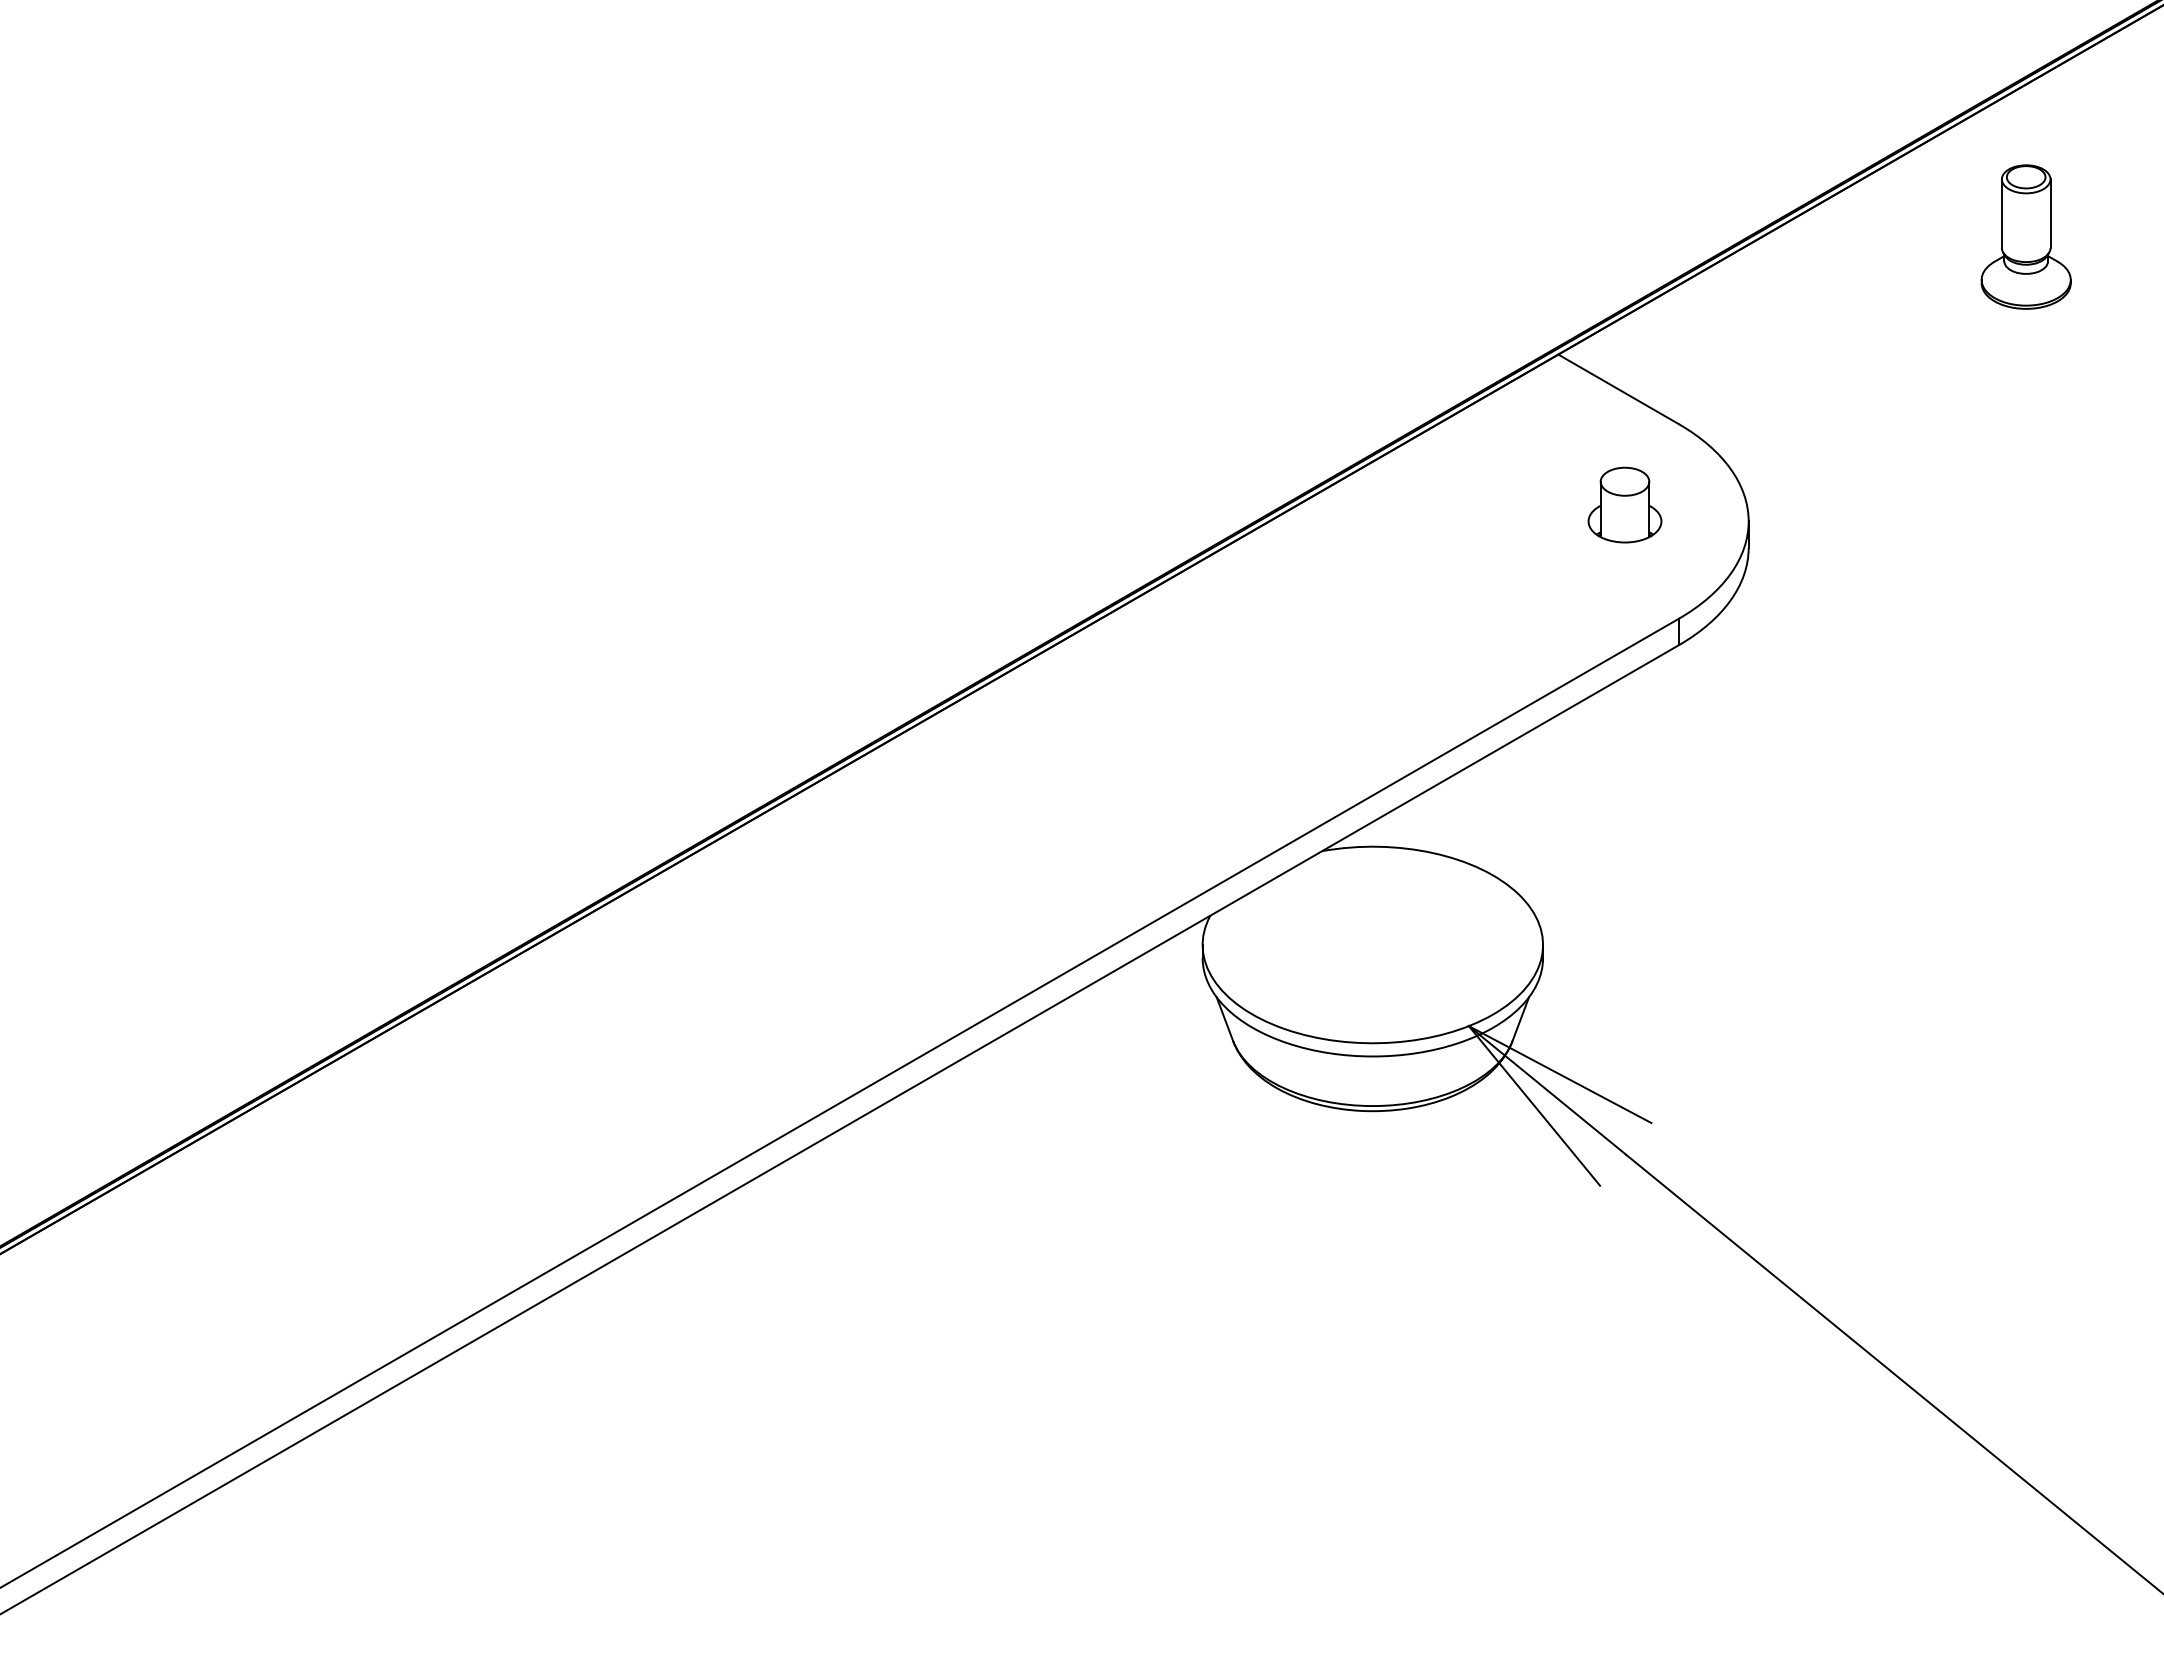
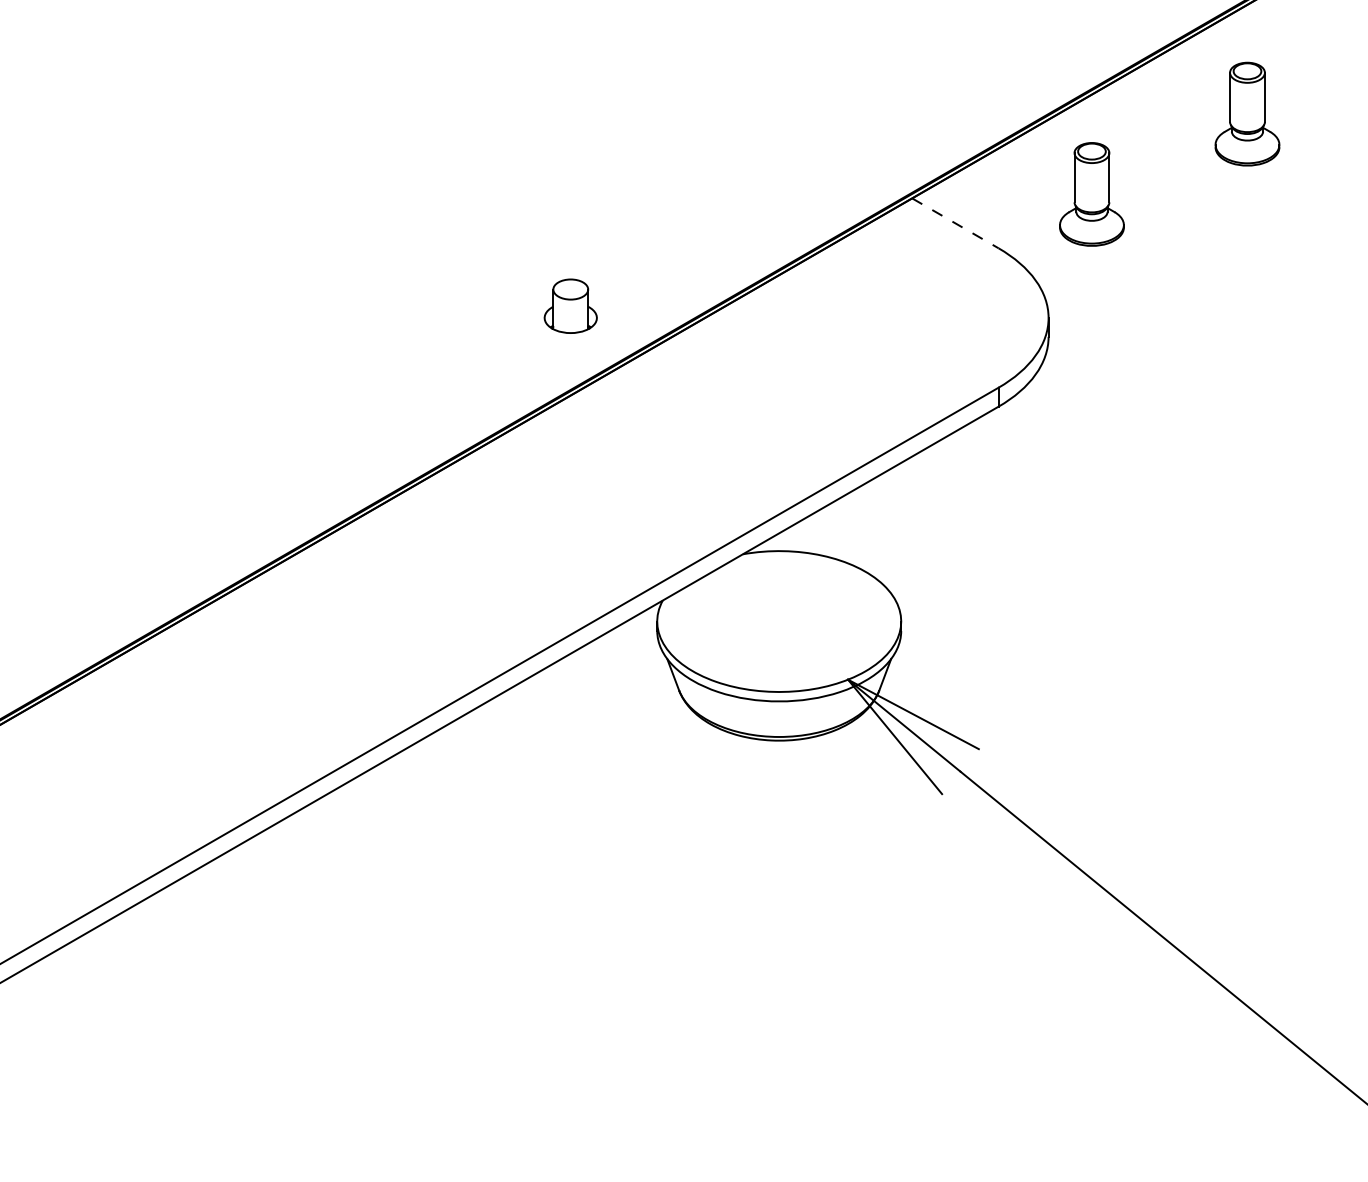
part: (1808, 348) -> (1091, 194), added
line: (1618, 389) -> (955, 223), solid -> dashed
part: (1624, 504) -> (570, 305), moved

